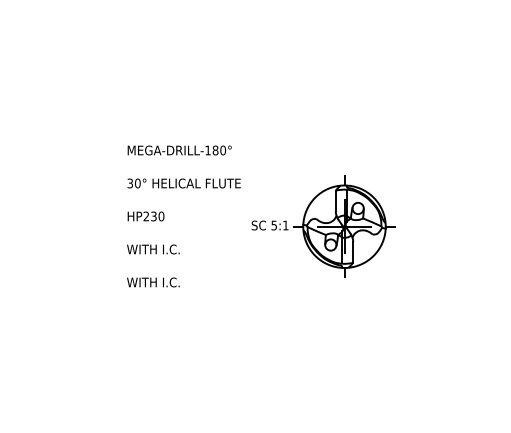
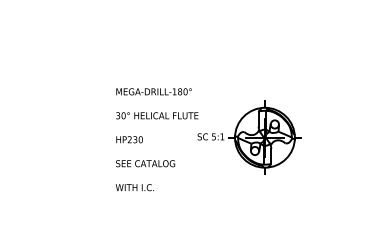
part: (323, 226) -> (249, 137), moved
text: (167, 249) -> (145, 163), WITH I.C. -> SEE CATALOG

